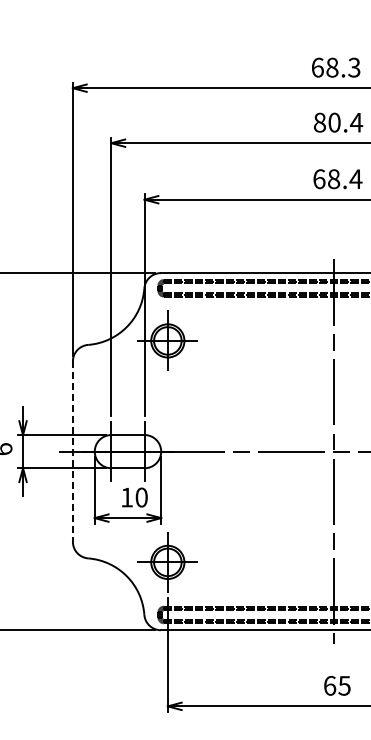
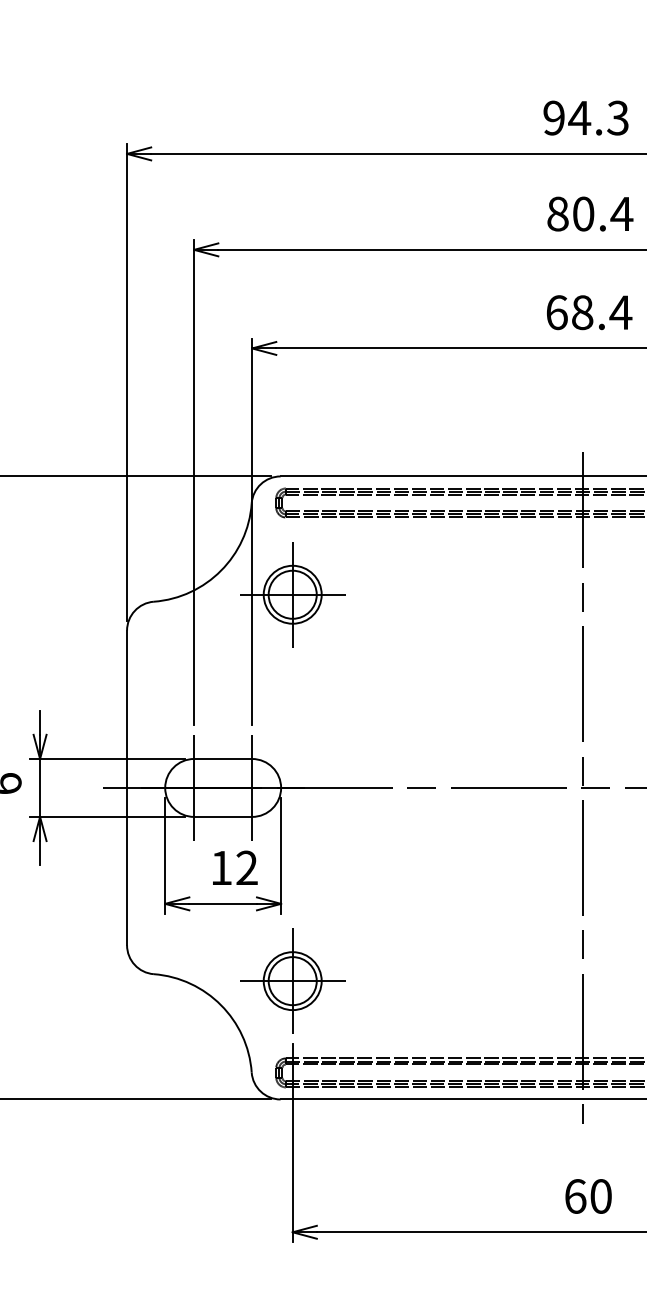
text: (324, 67) -> (565, 117), 68.3 -> 94.3
line: (72, 452) -> (126, 789), dashed -> solid
text: (141, 497) -> (246, 867), 10 -> 12
text: (344, 685) -> (600, 1195), 65 -> 60

